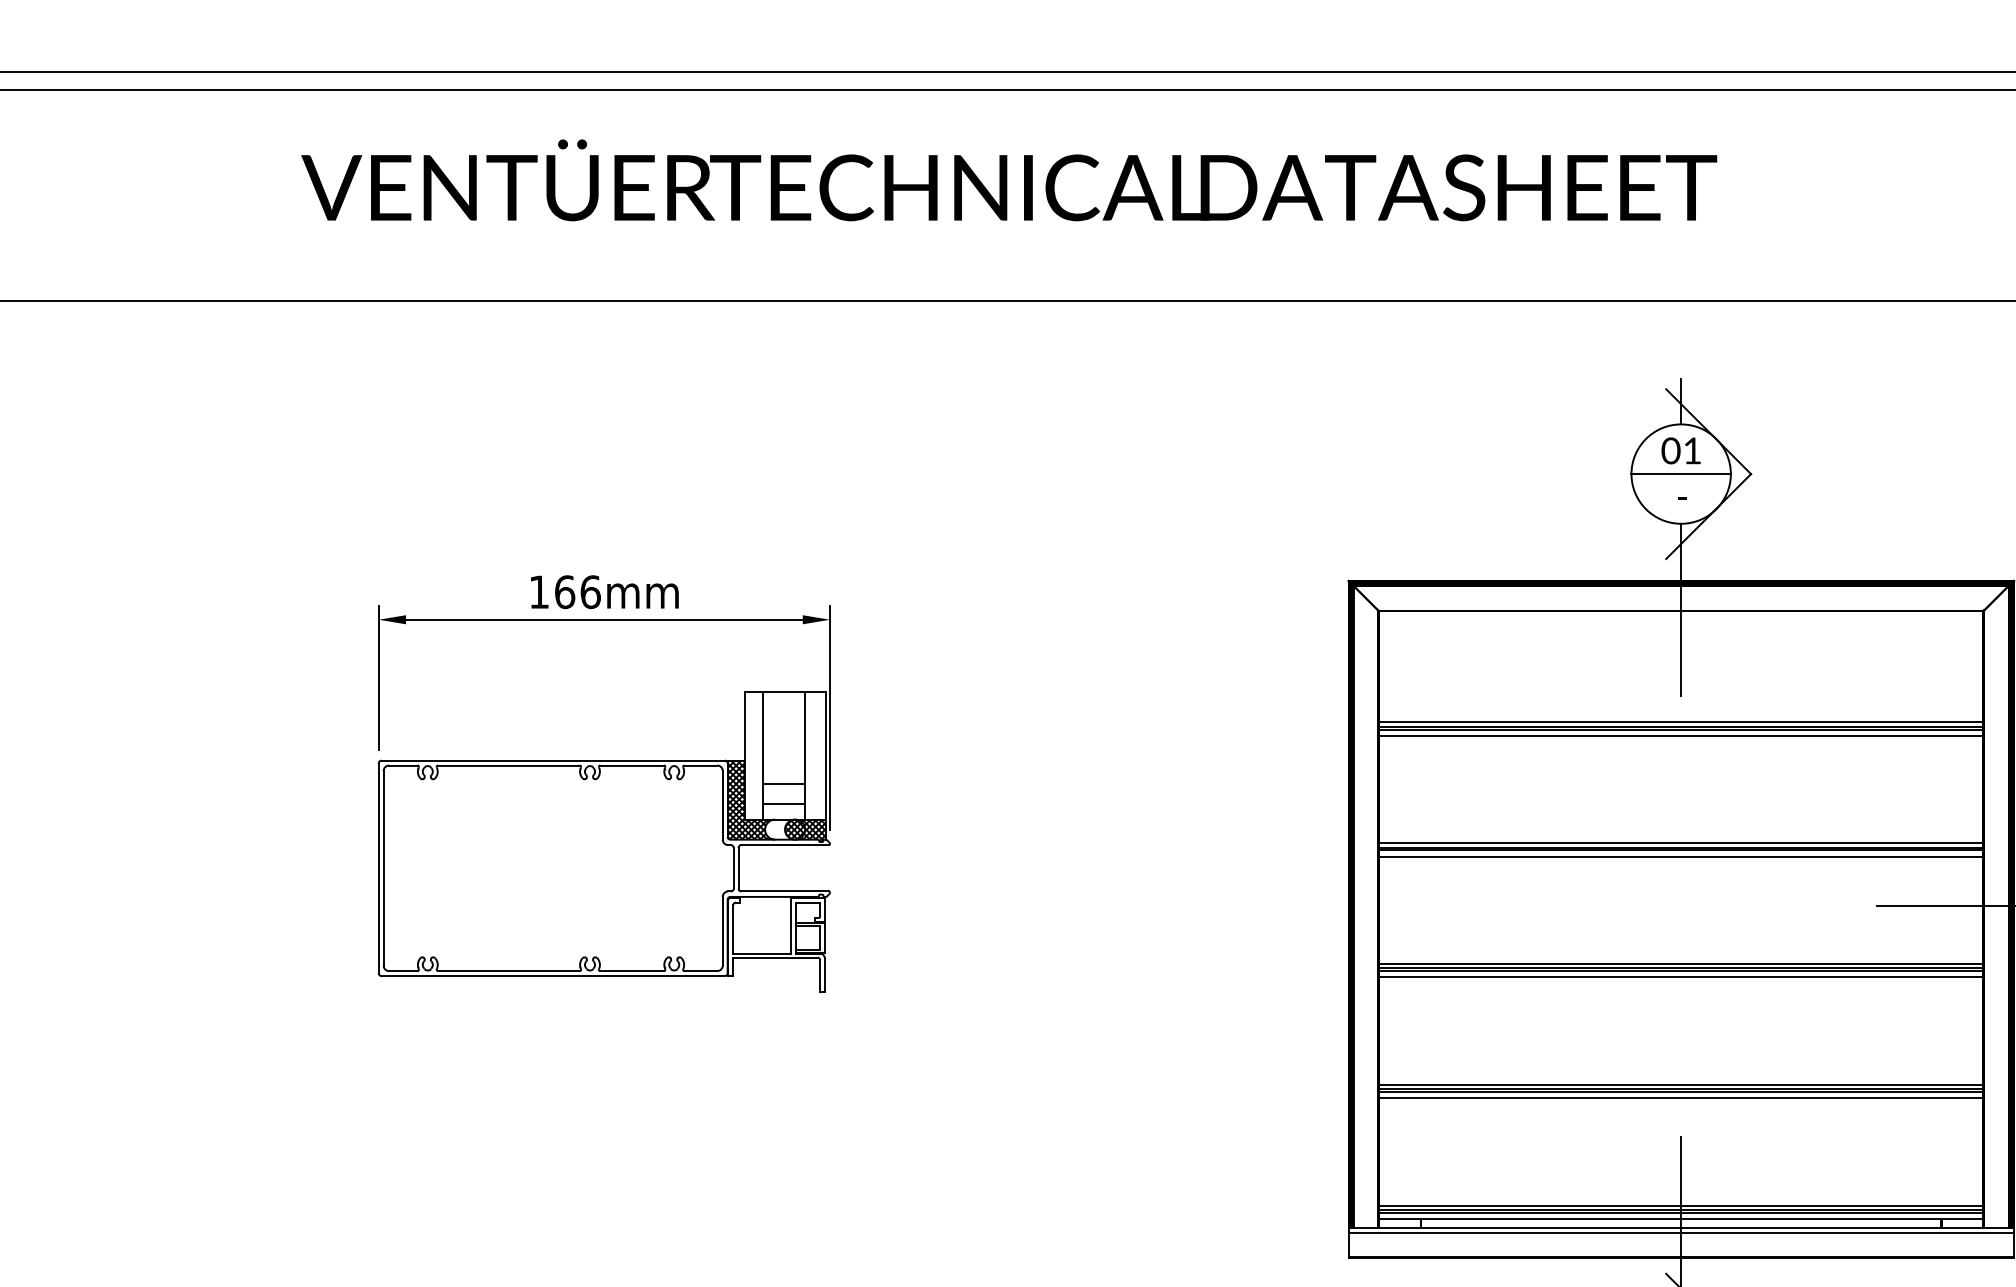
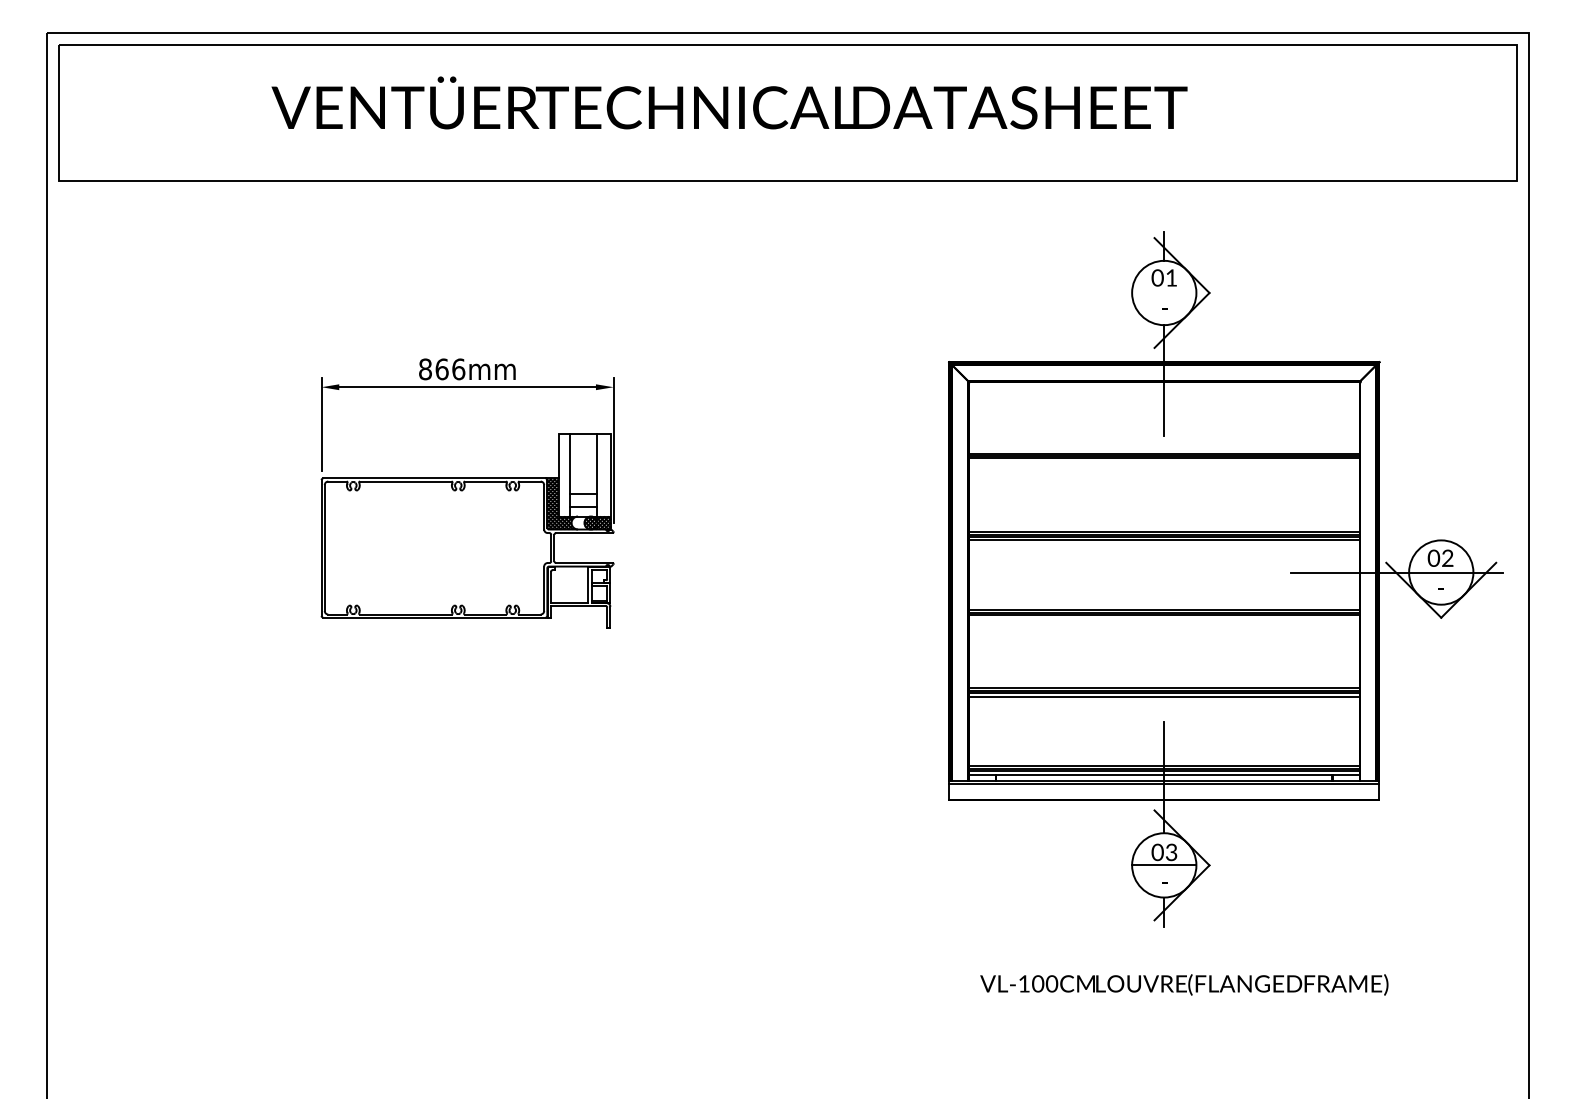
line: (1681, 474) -> (1164, 293), removed
text: (539, 592) -> (425, 369), 166mm -> 866mm
line: (1679, 736) -> (1163, 462), removed
line: (1679, 977) -> (1163, 618), removed

